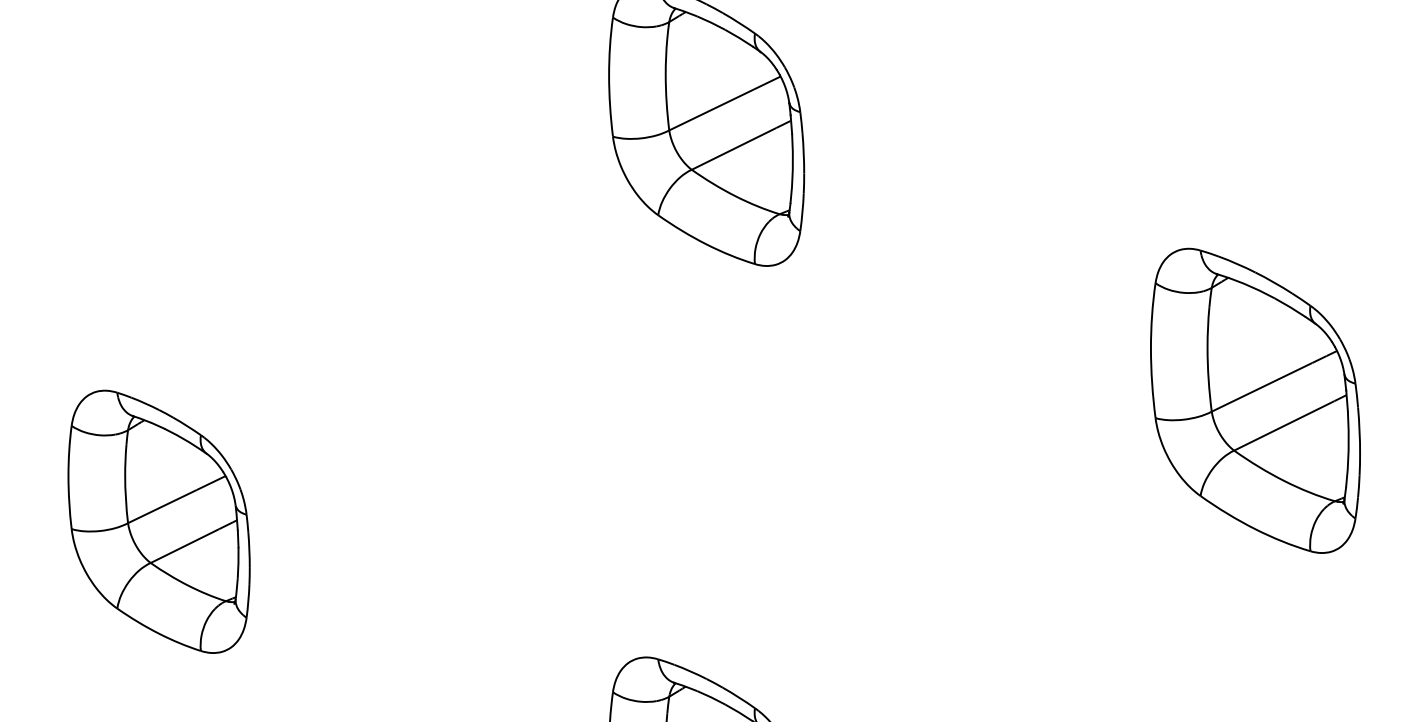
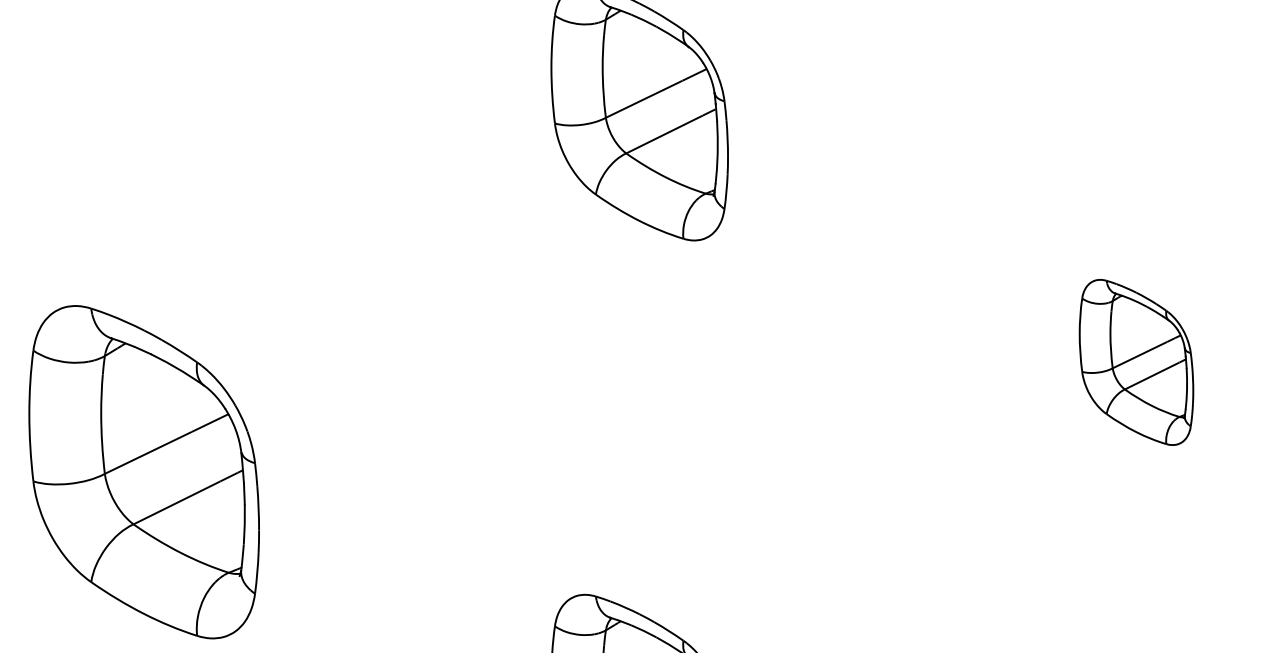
part: (1255, 400) -> (1136, 362), size x0.6
part: (158, 521) -> (143, 471), size x1.4

